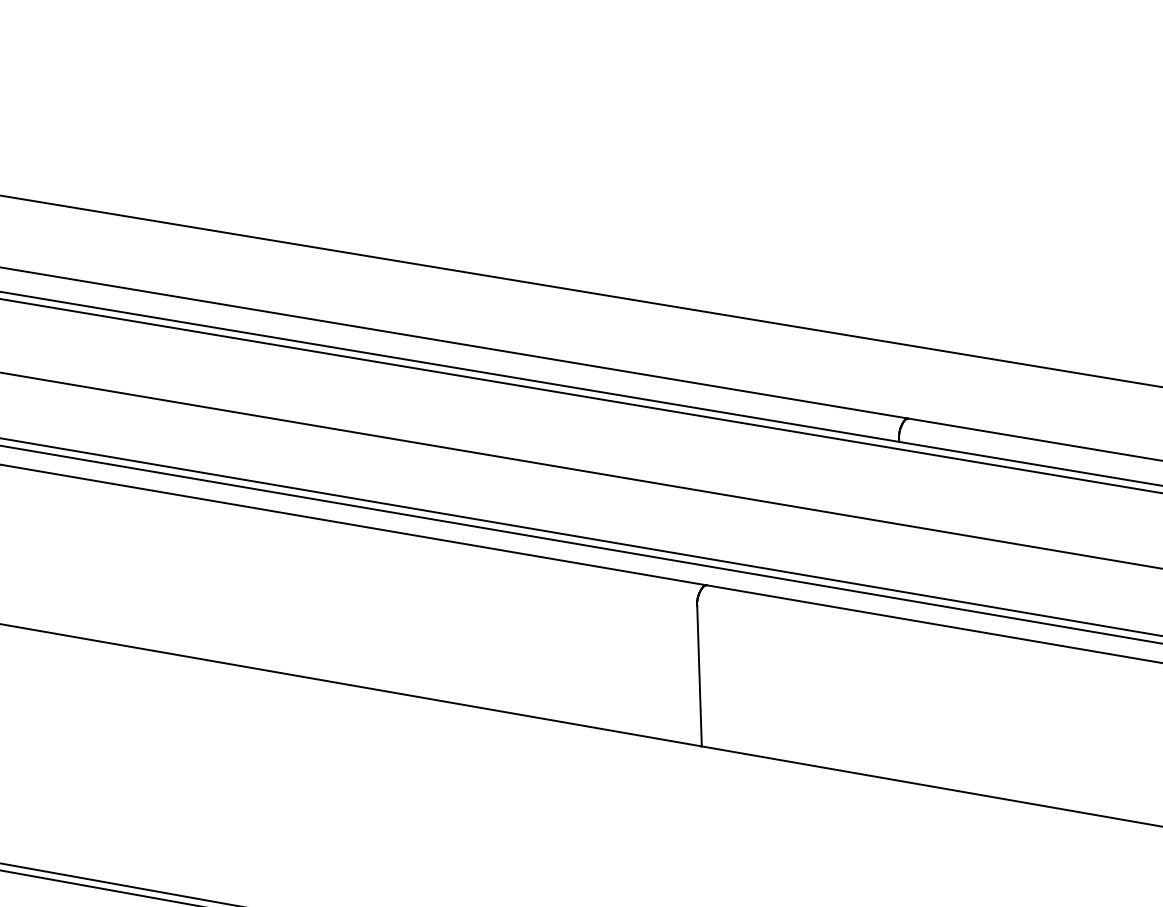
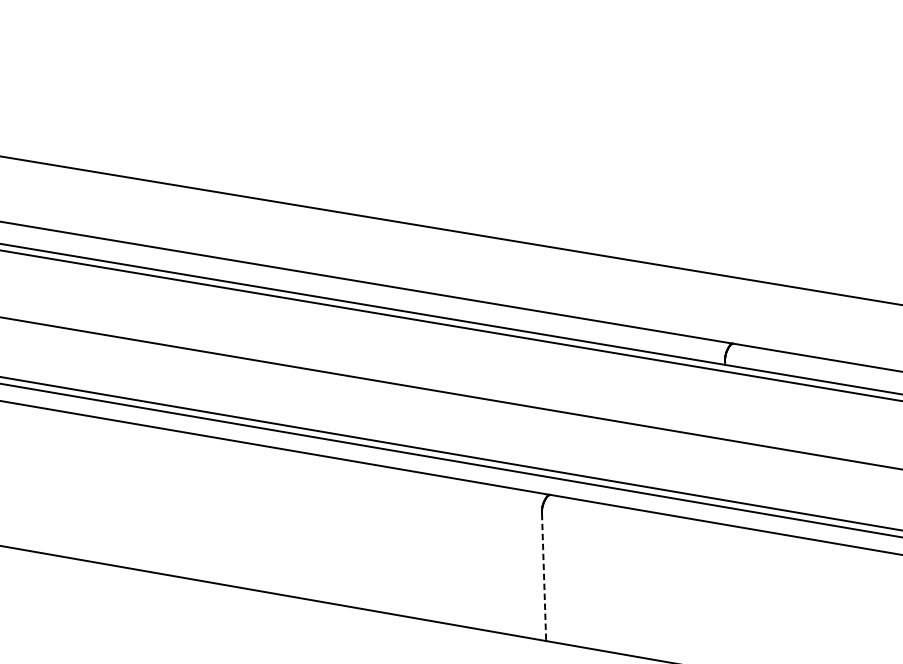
line: (699, 676) -> (544, 577), solid -> dashed

